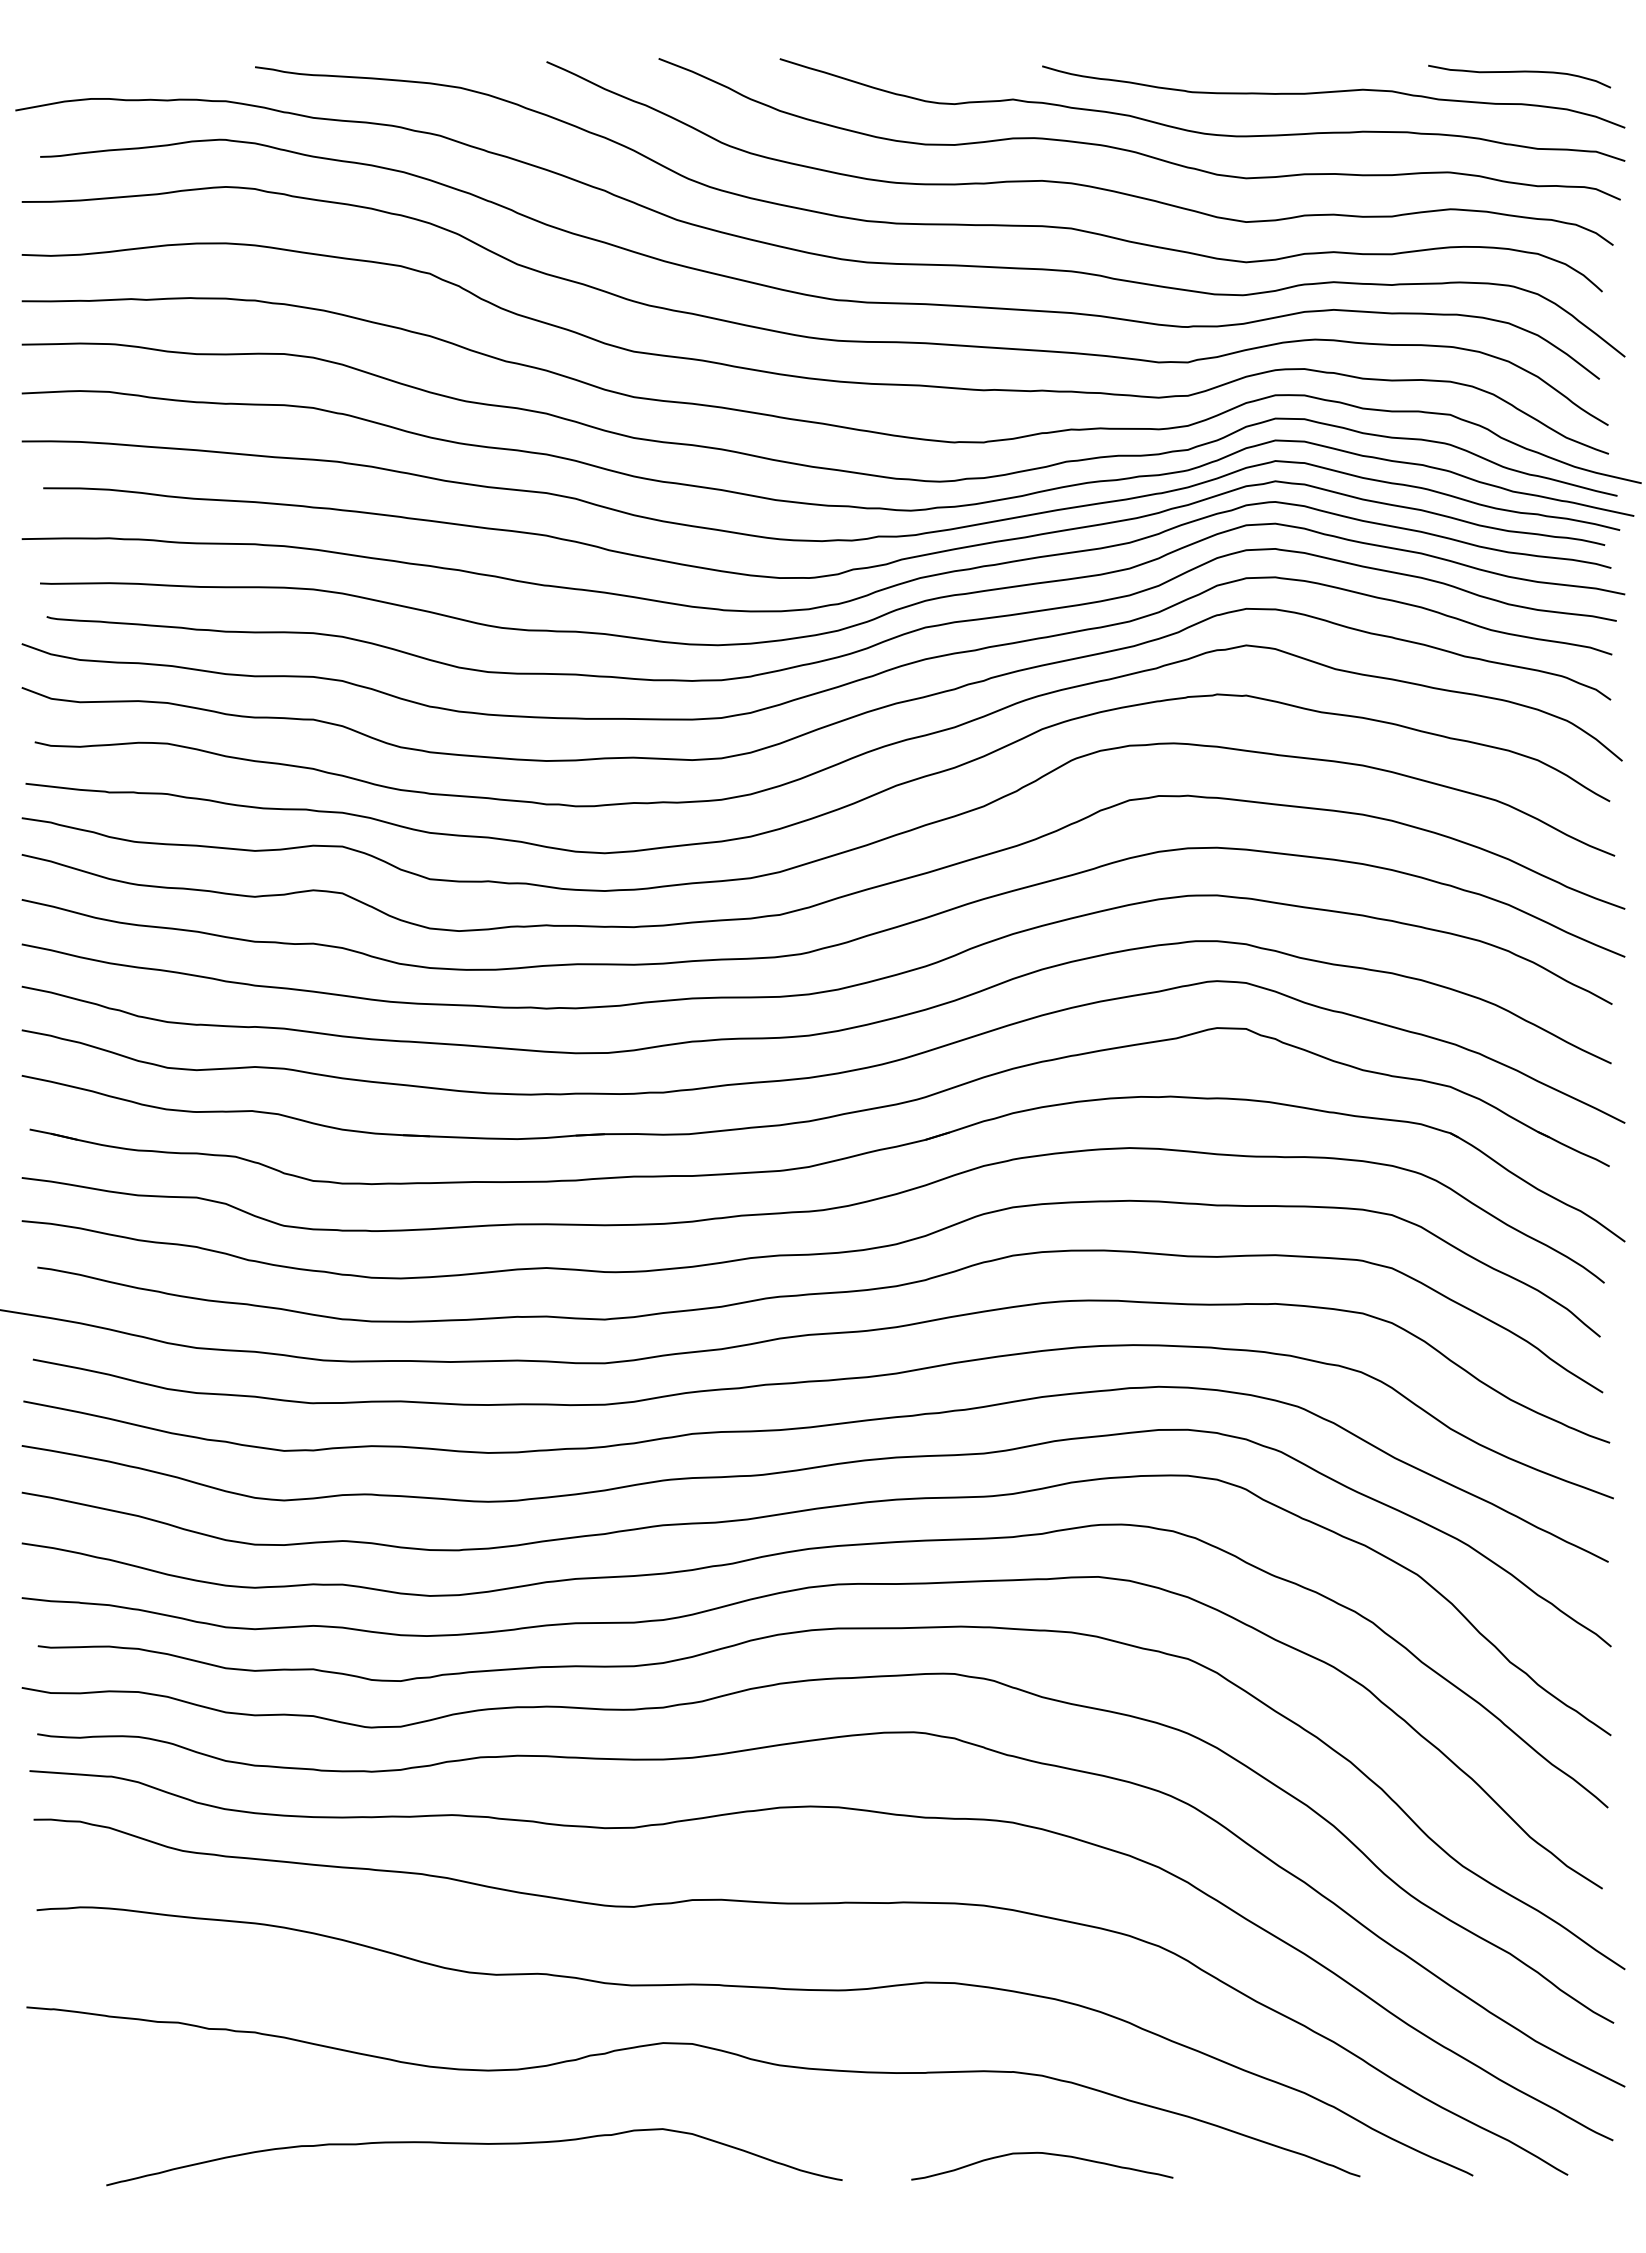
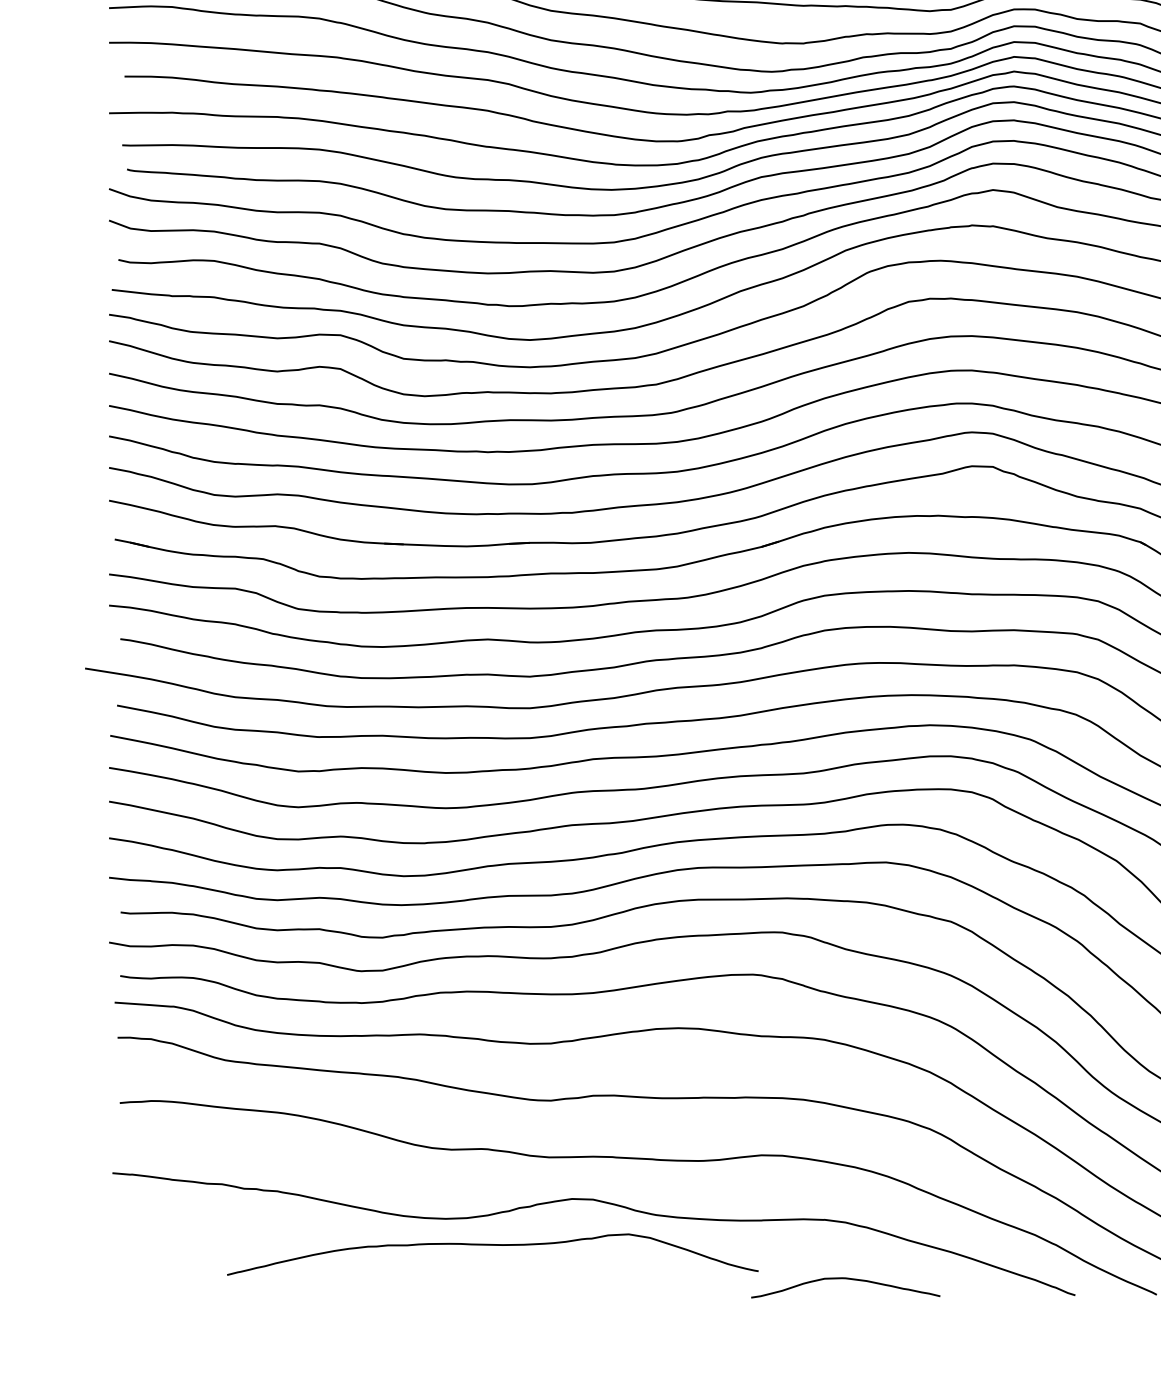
curve: (474, 2144) -> (492, 1245), moved

